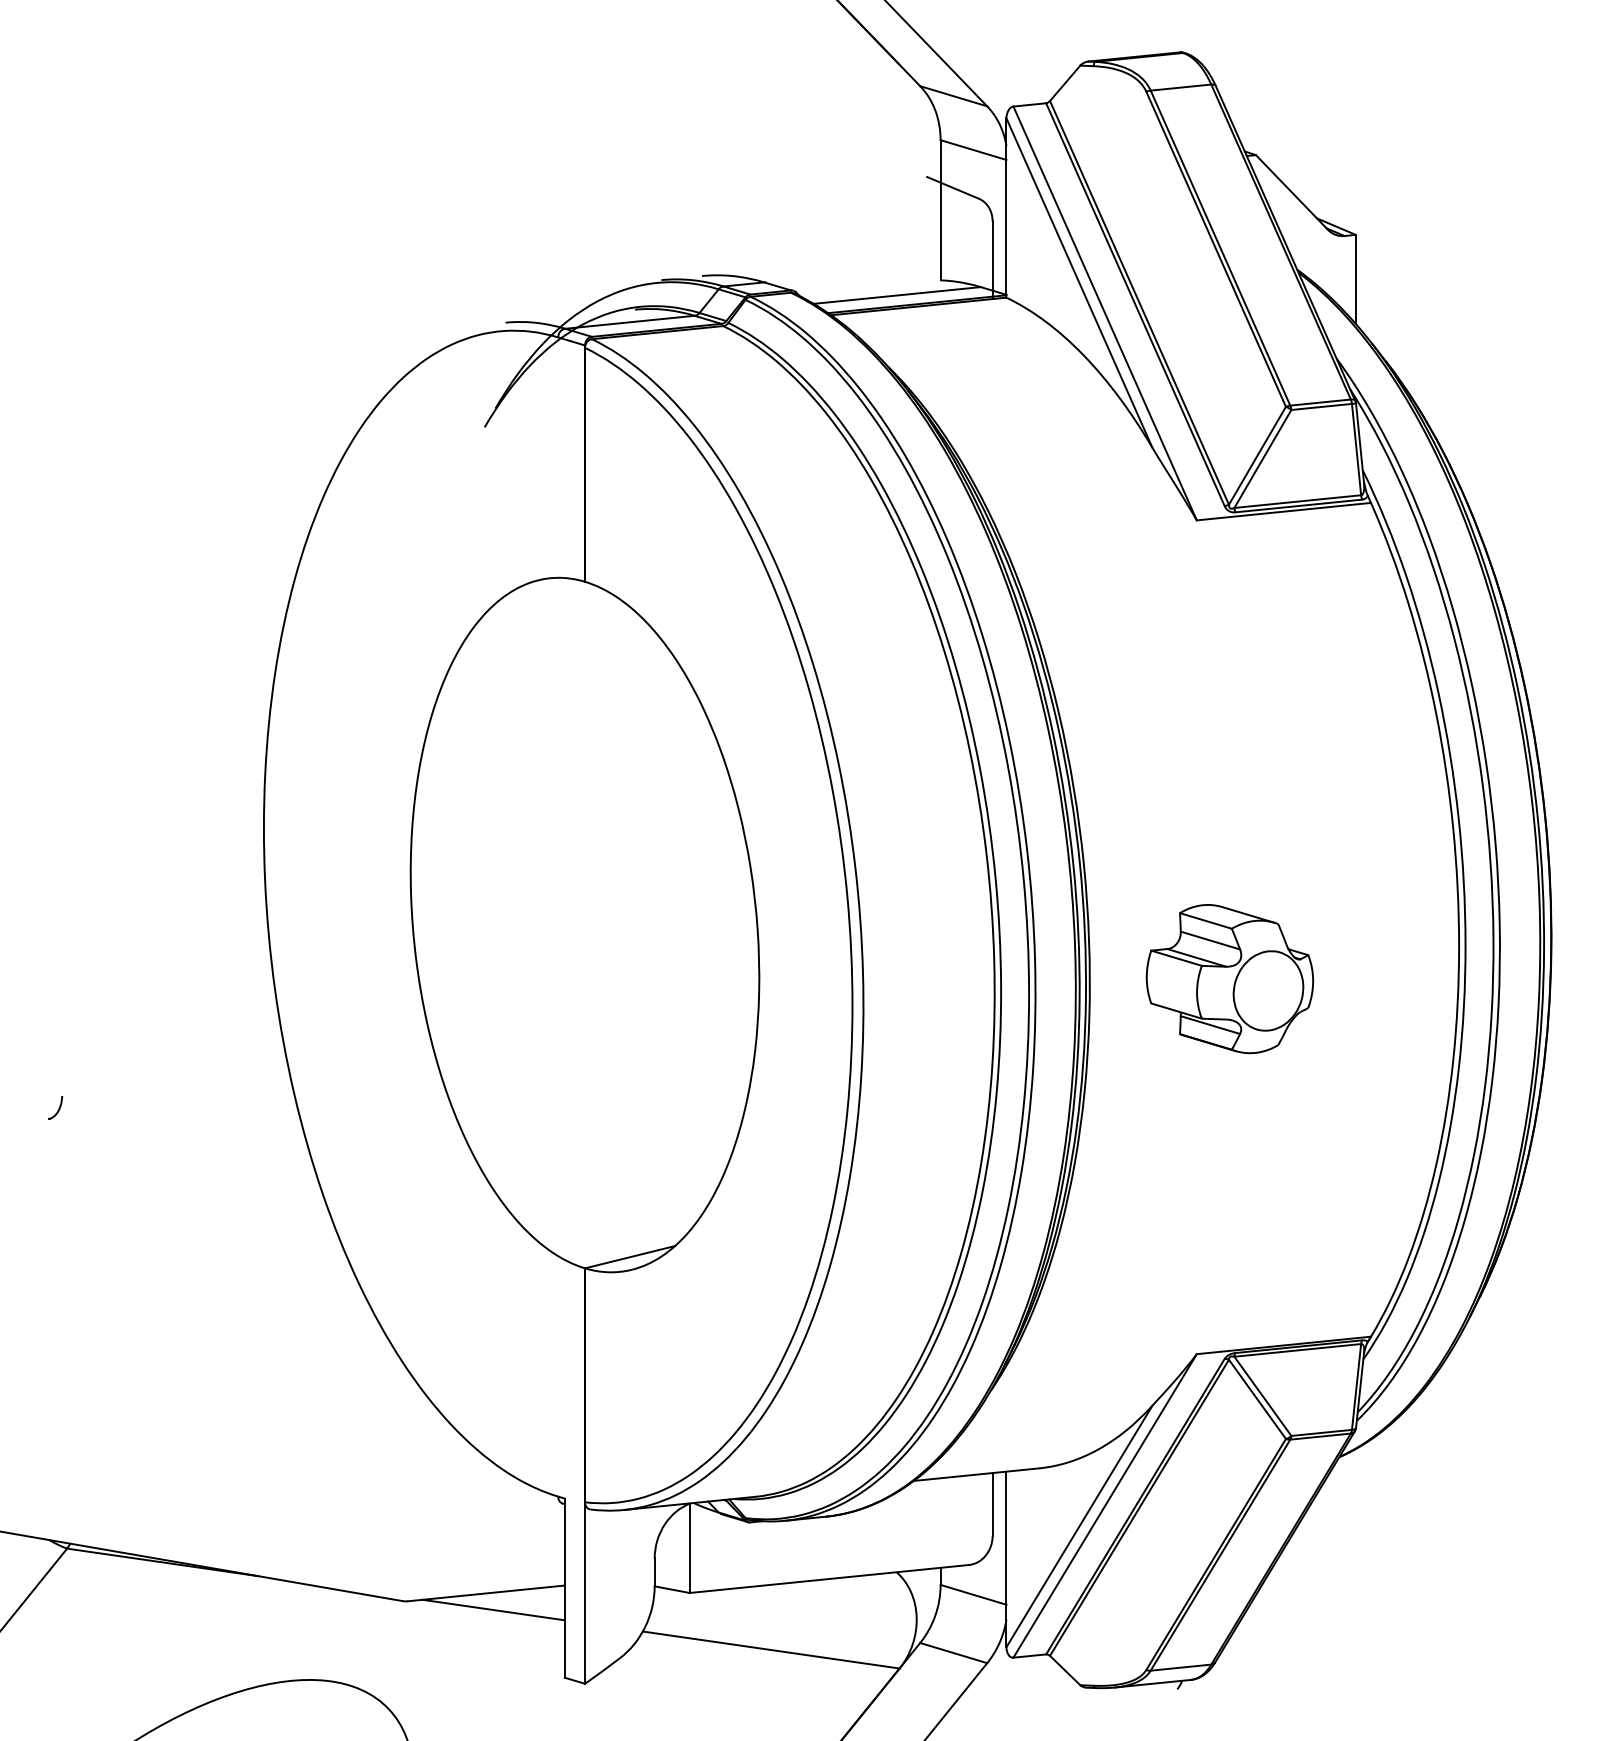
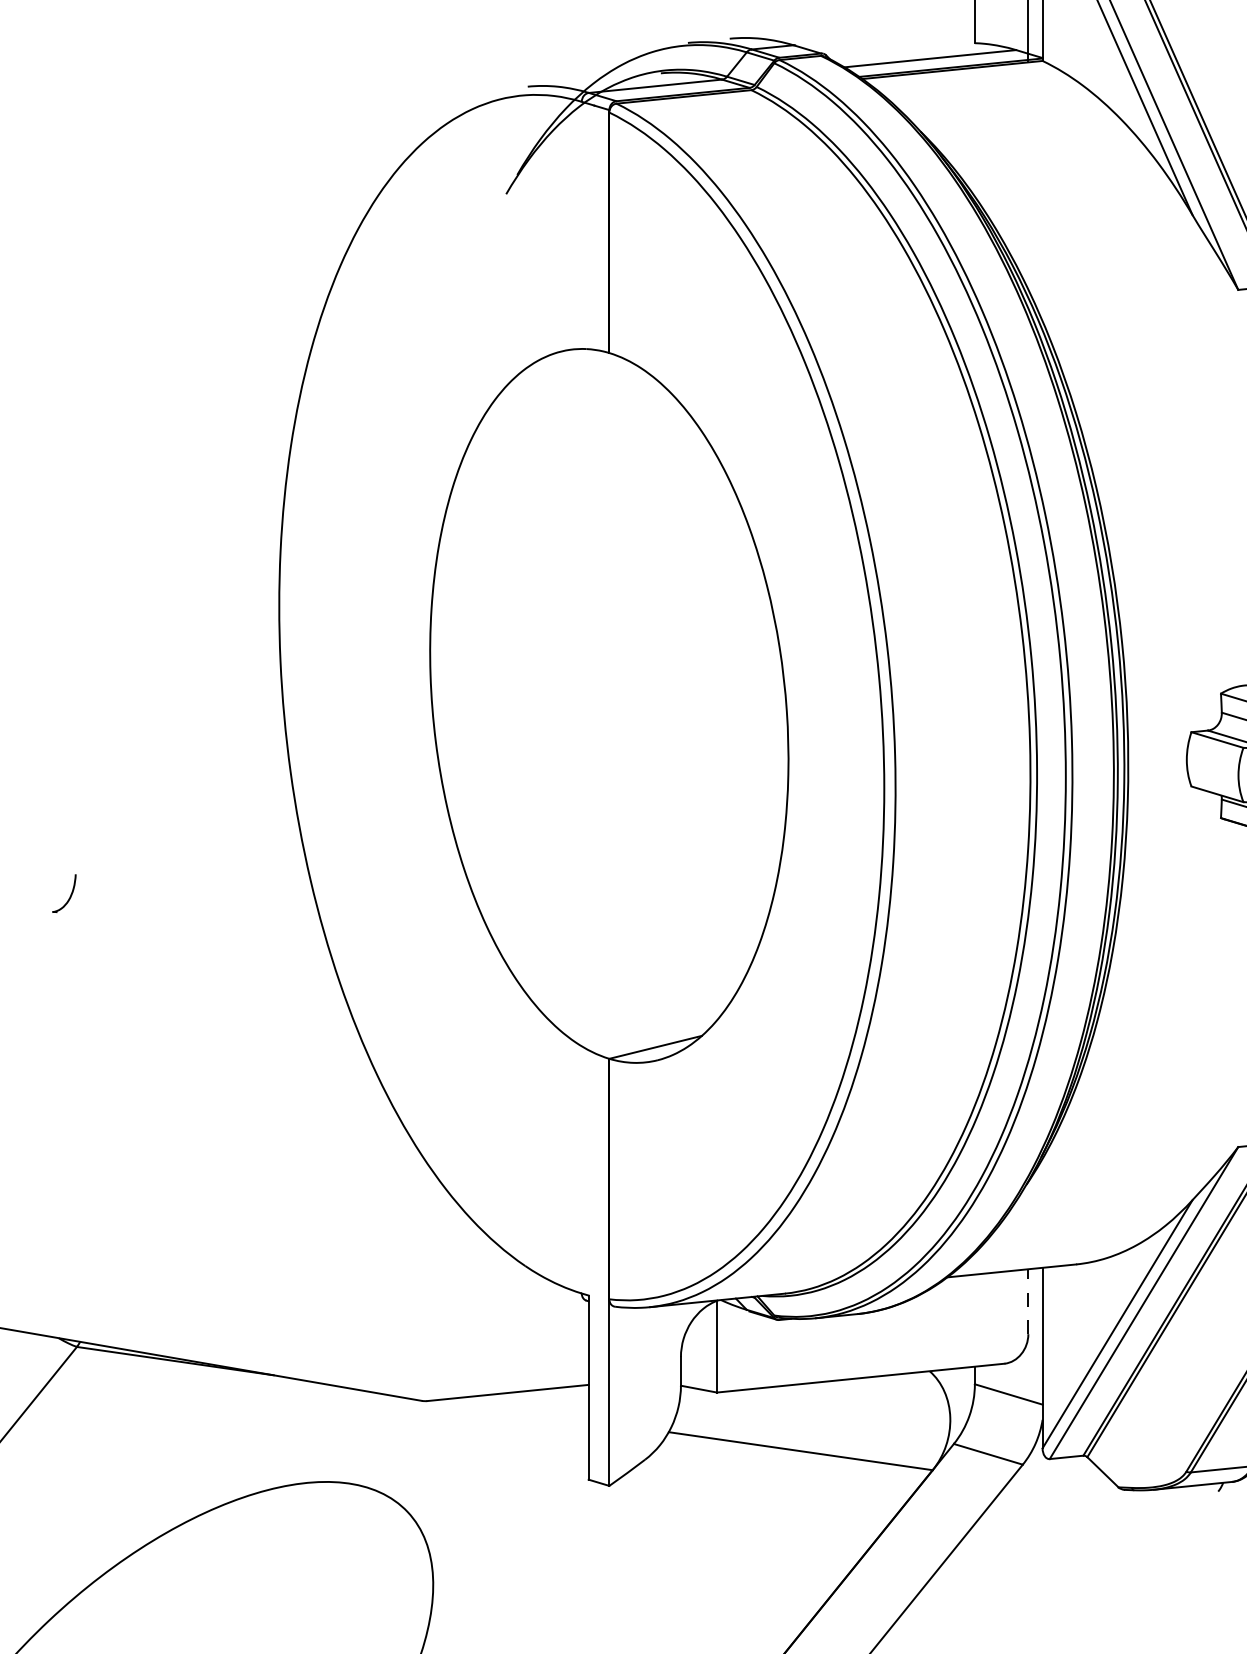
part: (55, 1107) -> (64, 893), size x1.6
line: (992, 1504) -> (1028, 1301), solid -> dashed
line: (493, 1609) -> (515, 1409), removed

